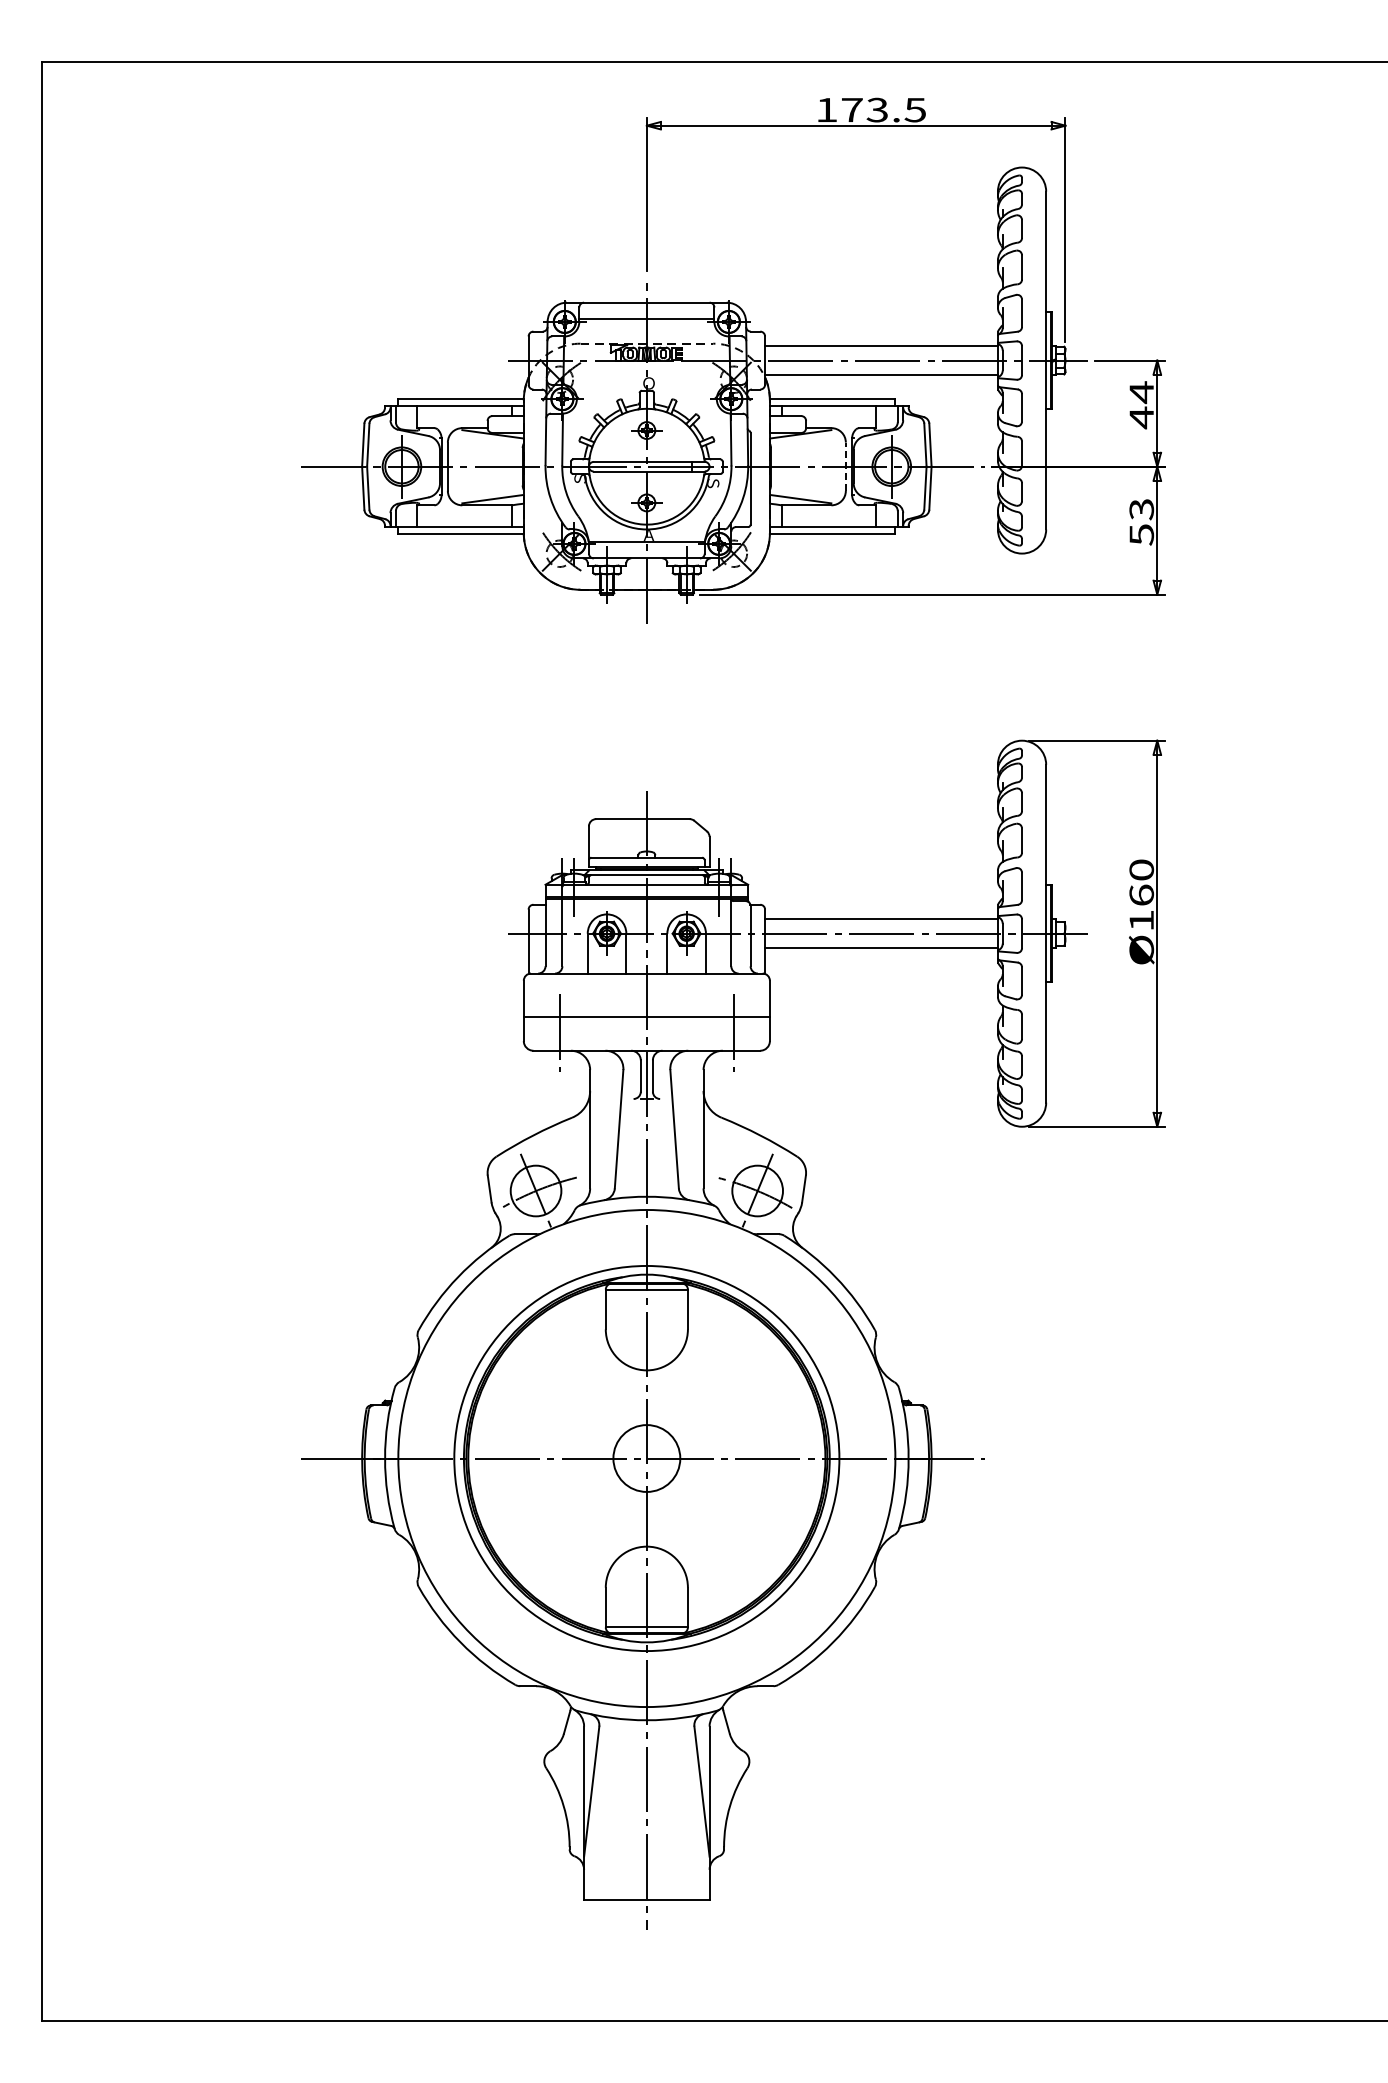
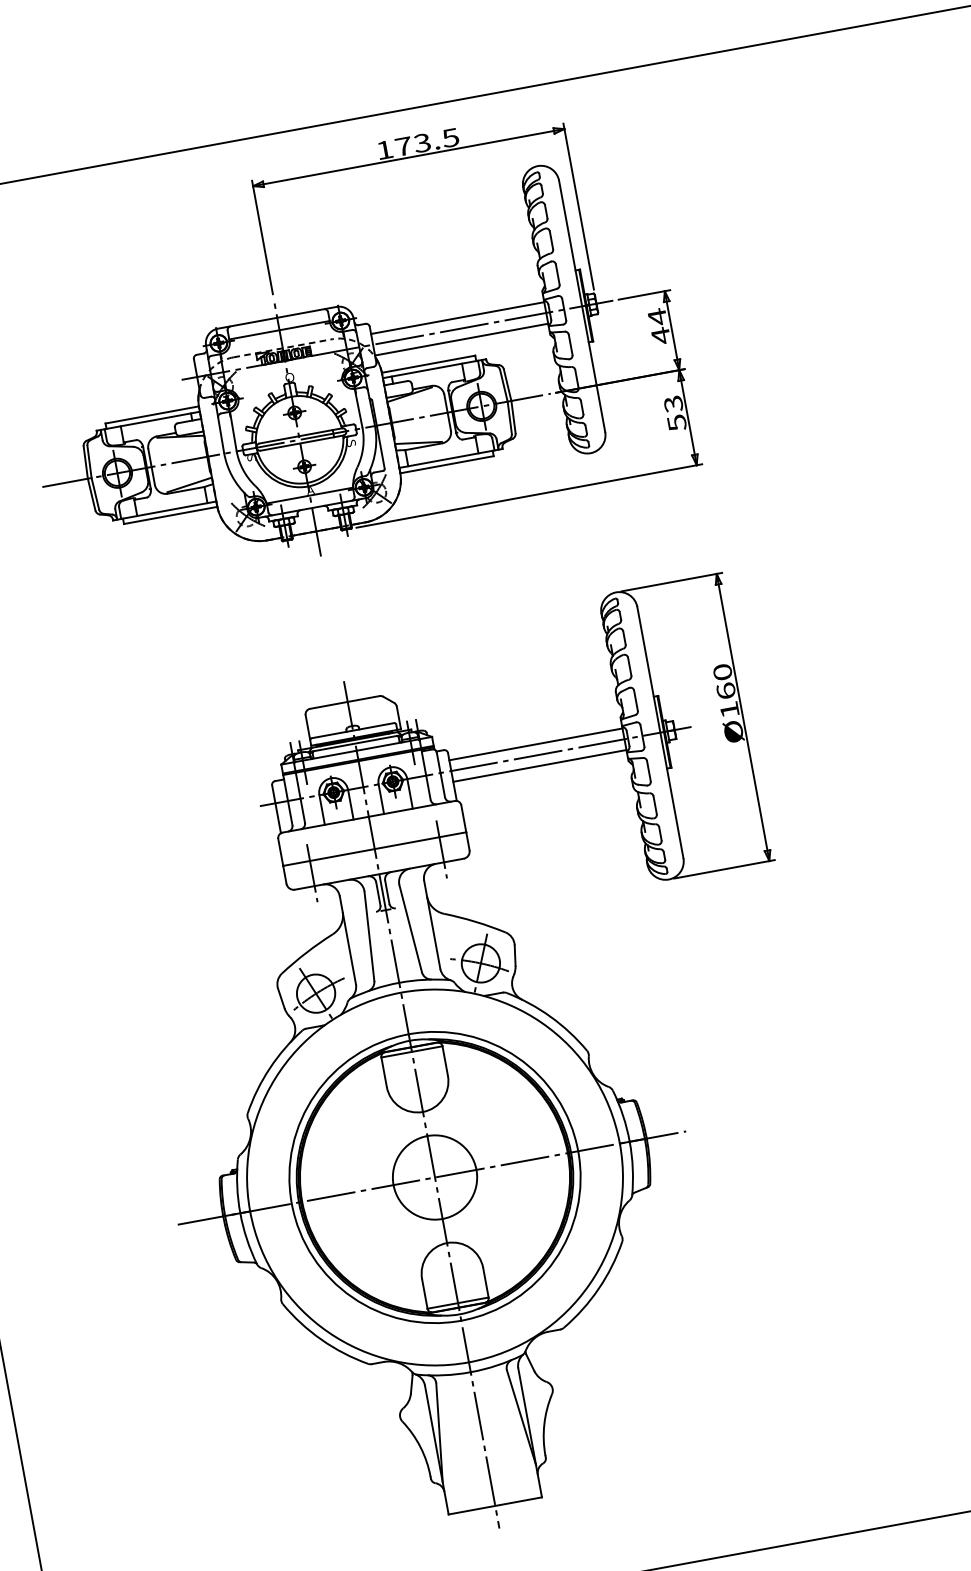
line: (845, 466) -> (447, 412), dashed -> solid
circle: (646, 1458) -> (434, 1177), size x1.67

